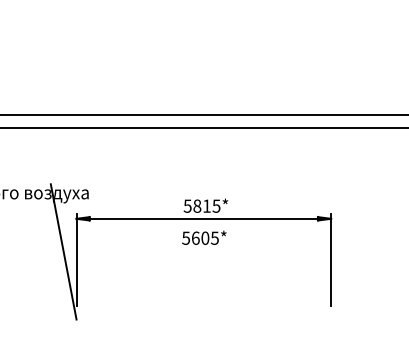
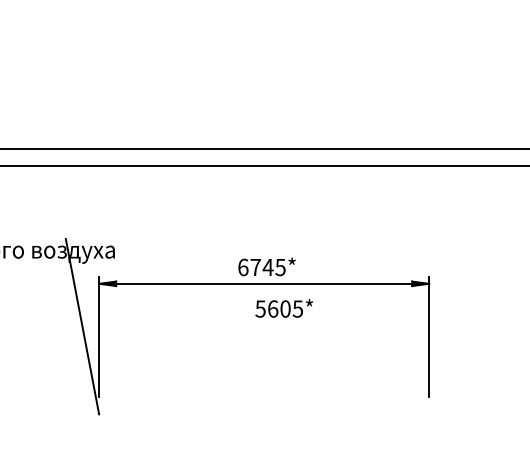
text: (197, 205) -> (255, 266), 5815* -> 6745*
text: (204, 237) -> (284, 308), moved

